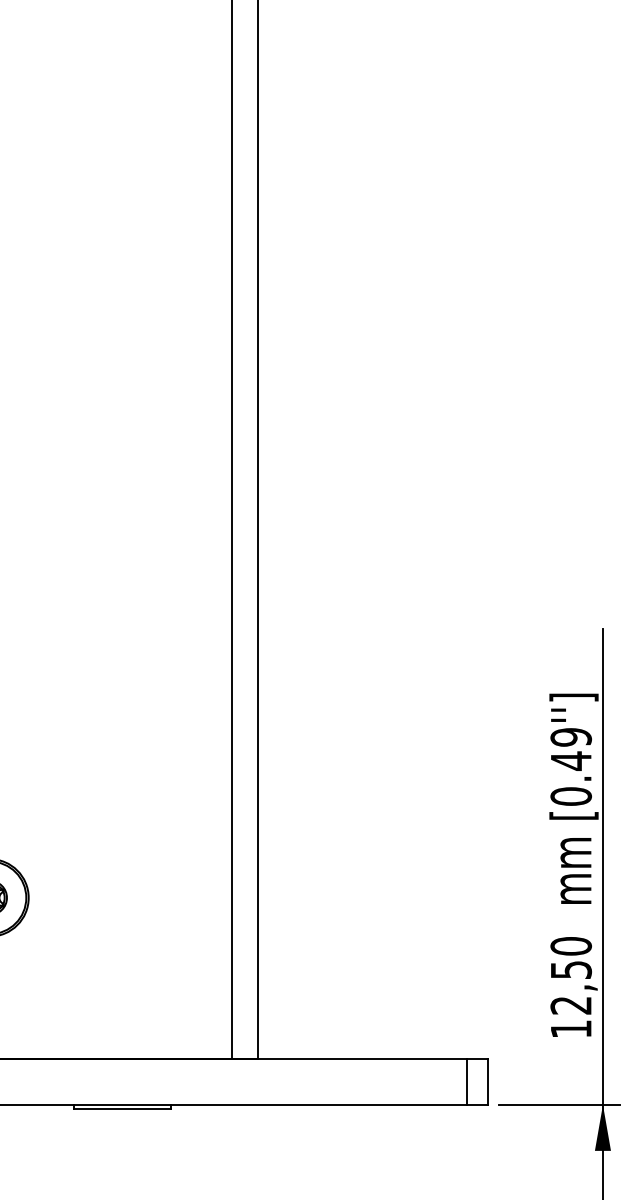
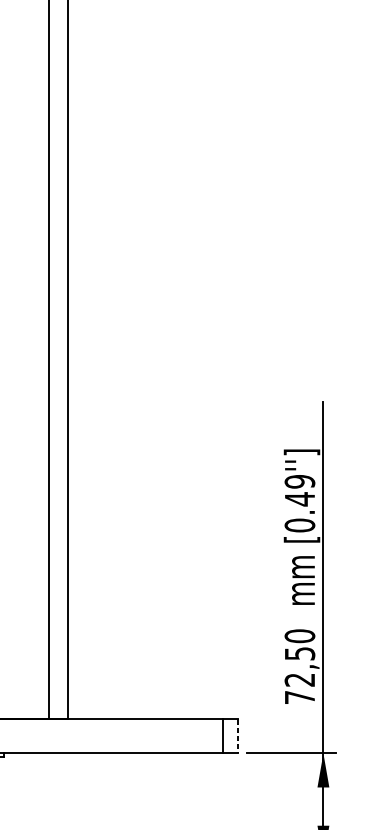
text: (571, 1028) -> (300, 696), 12,50 -> 72,50
line: (487, 1081) -> (238, 736), solid -> dashed

